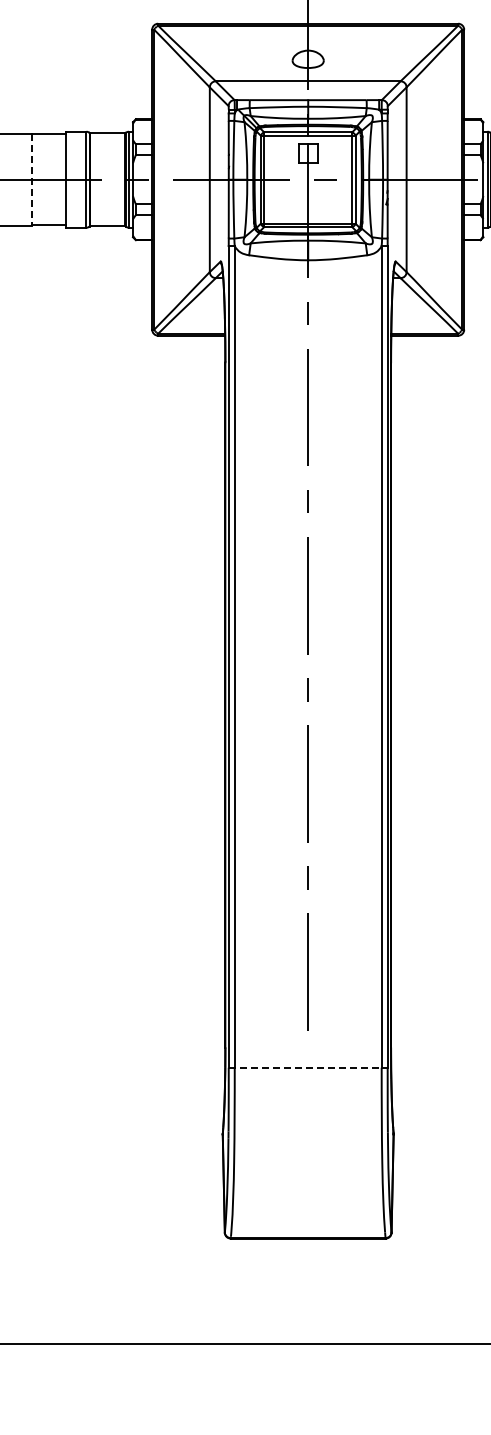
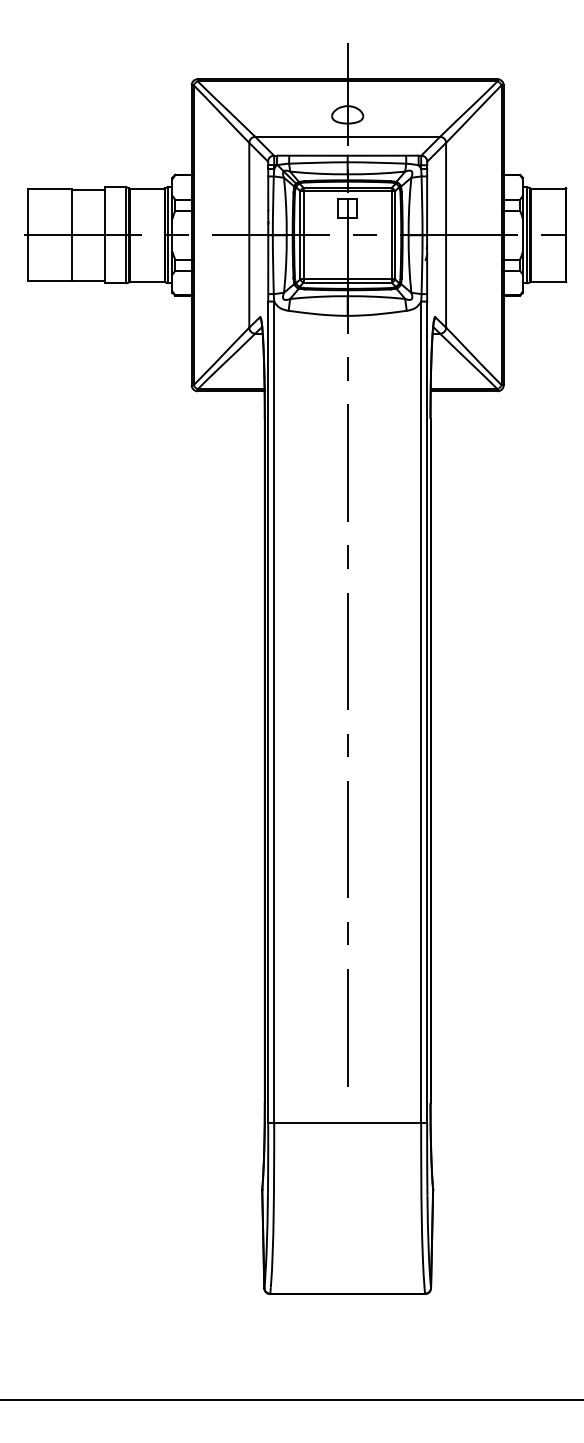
line: (32, 179) -> (71, 235), dashed -> solid
line: (309, 1067) -> (348, 1123), dashed -> solid

